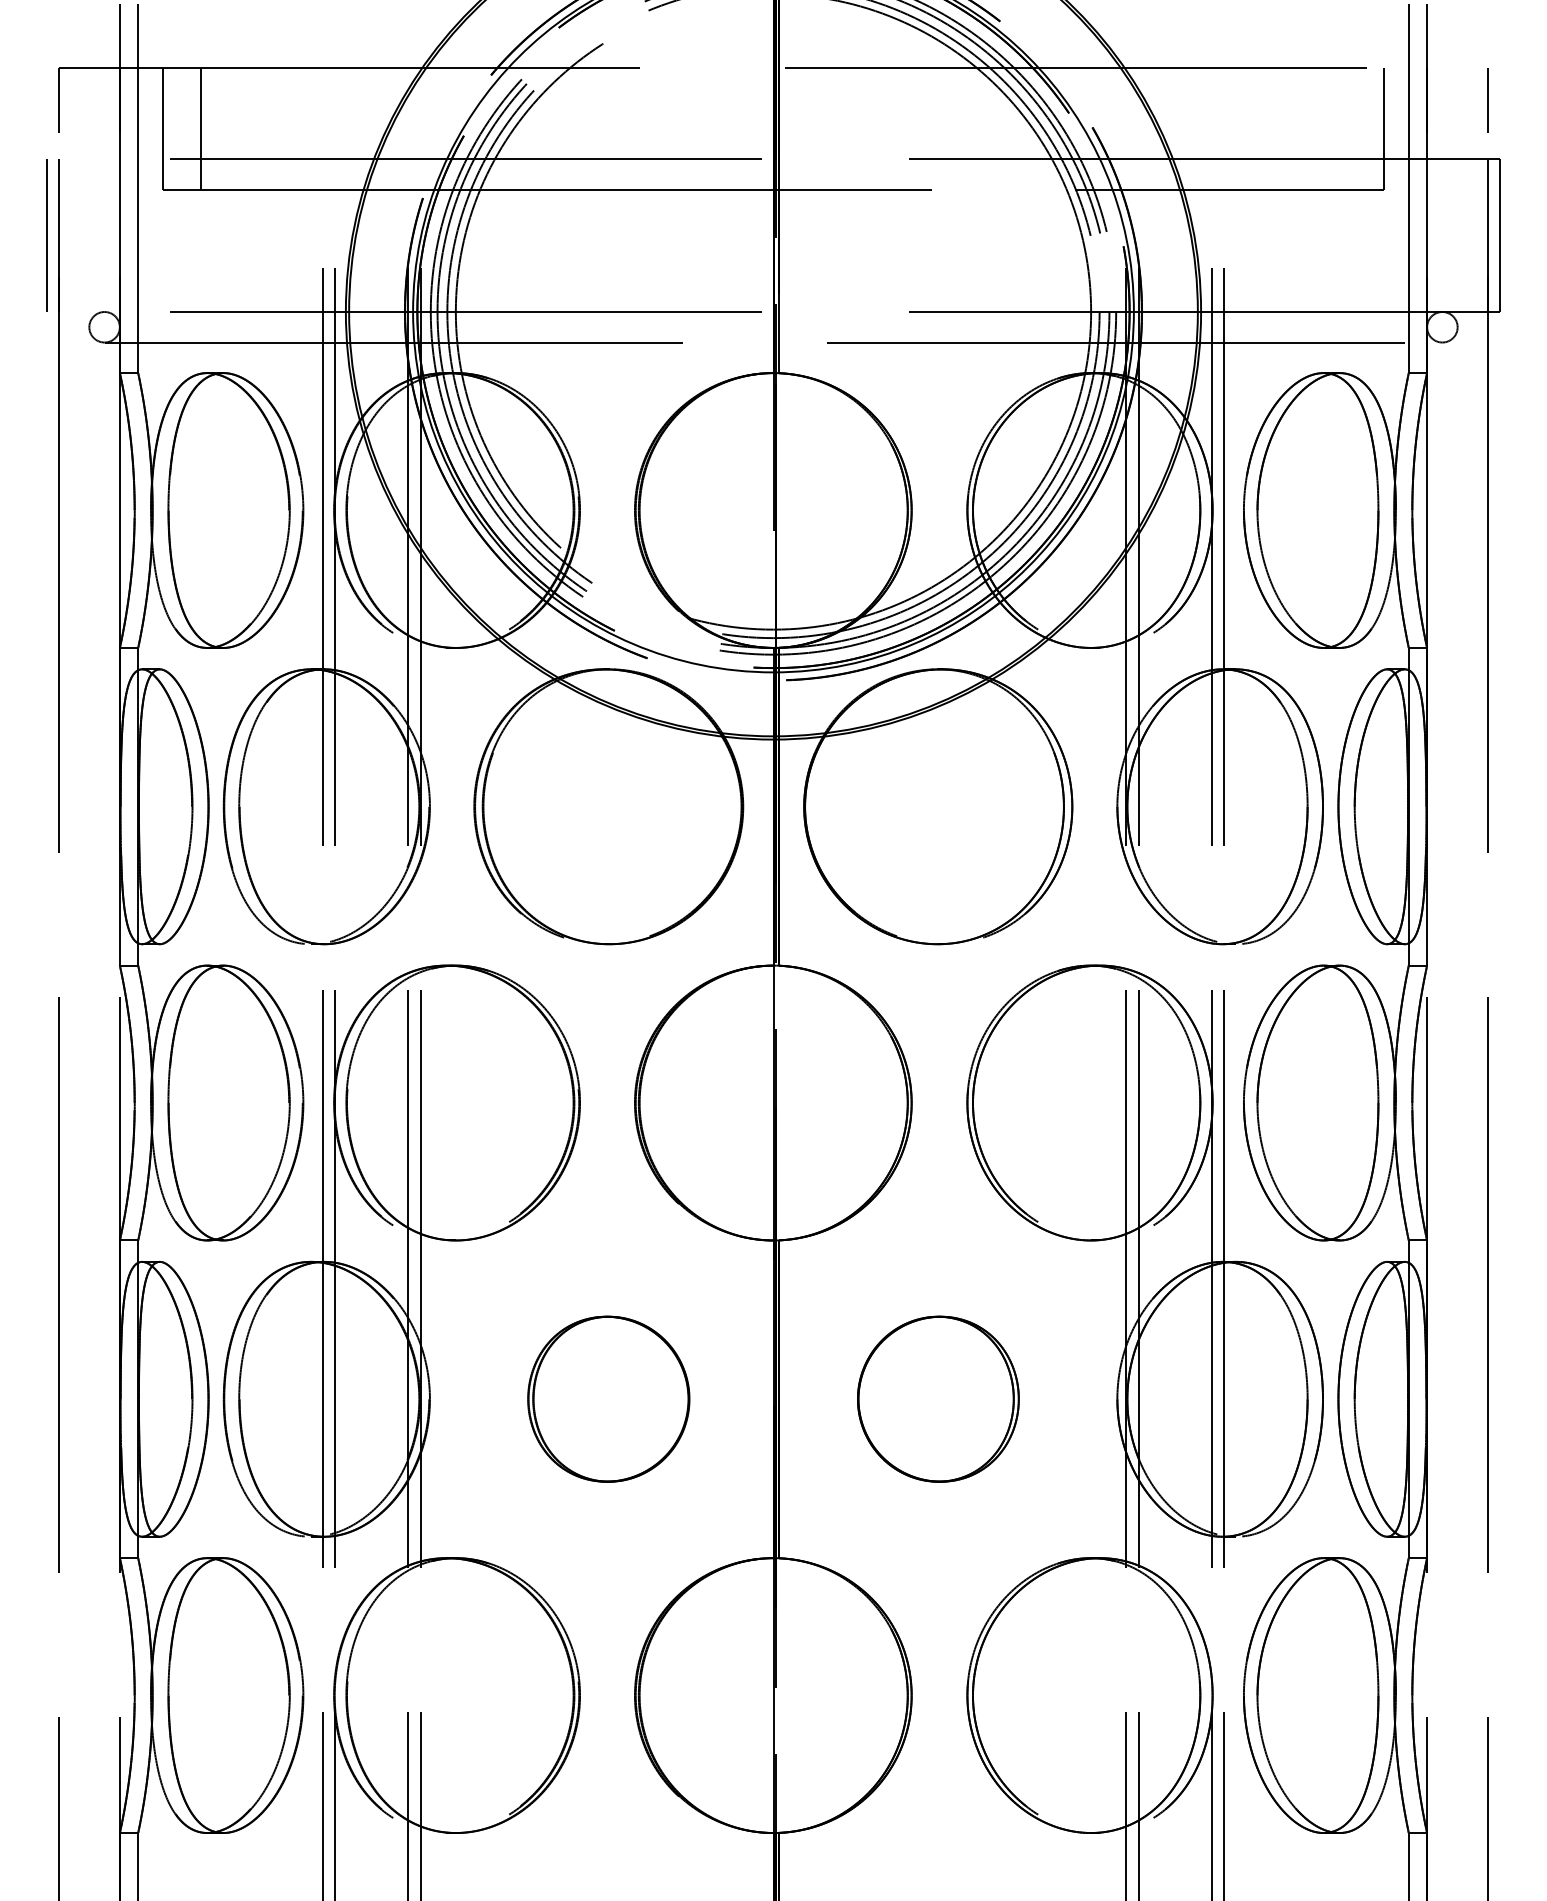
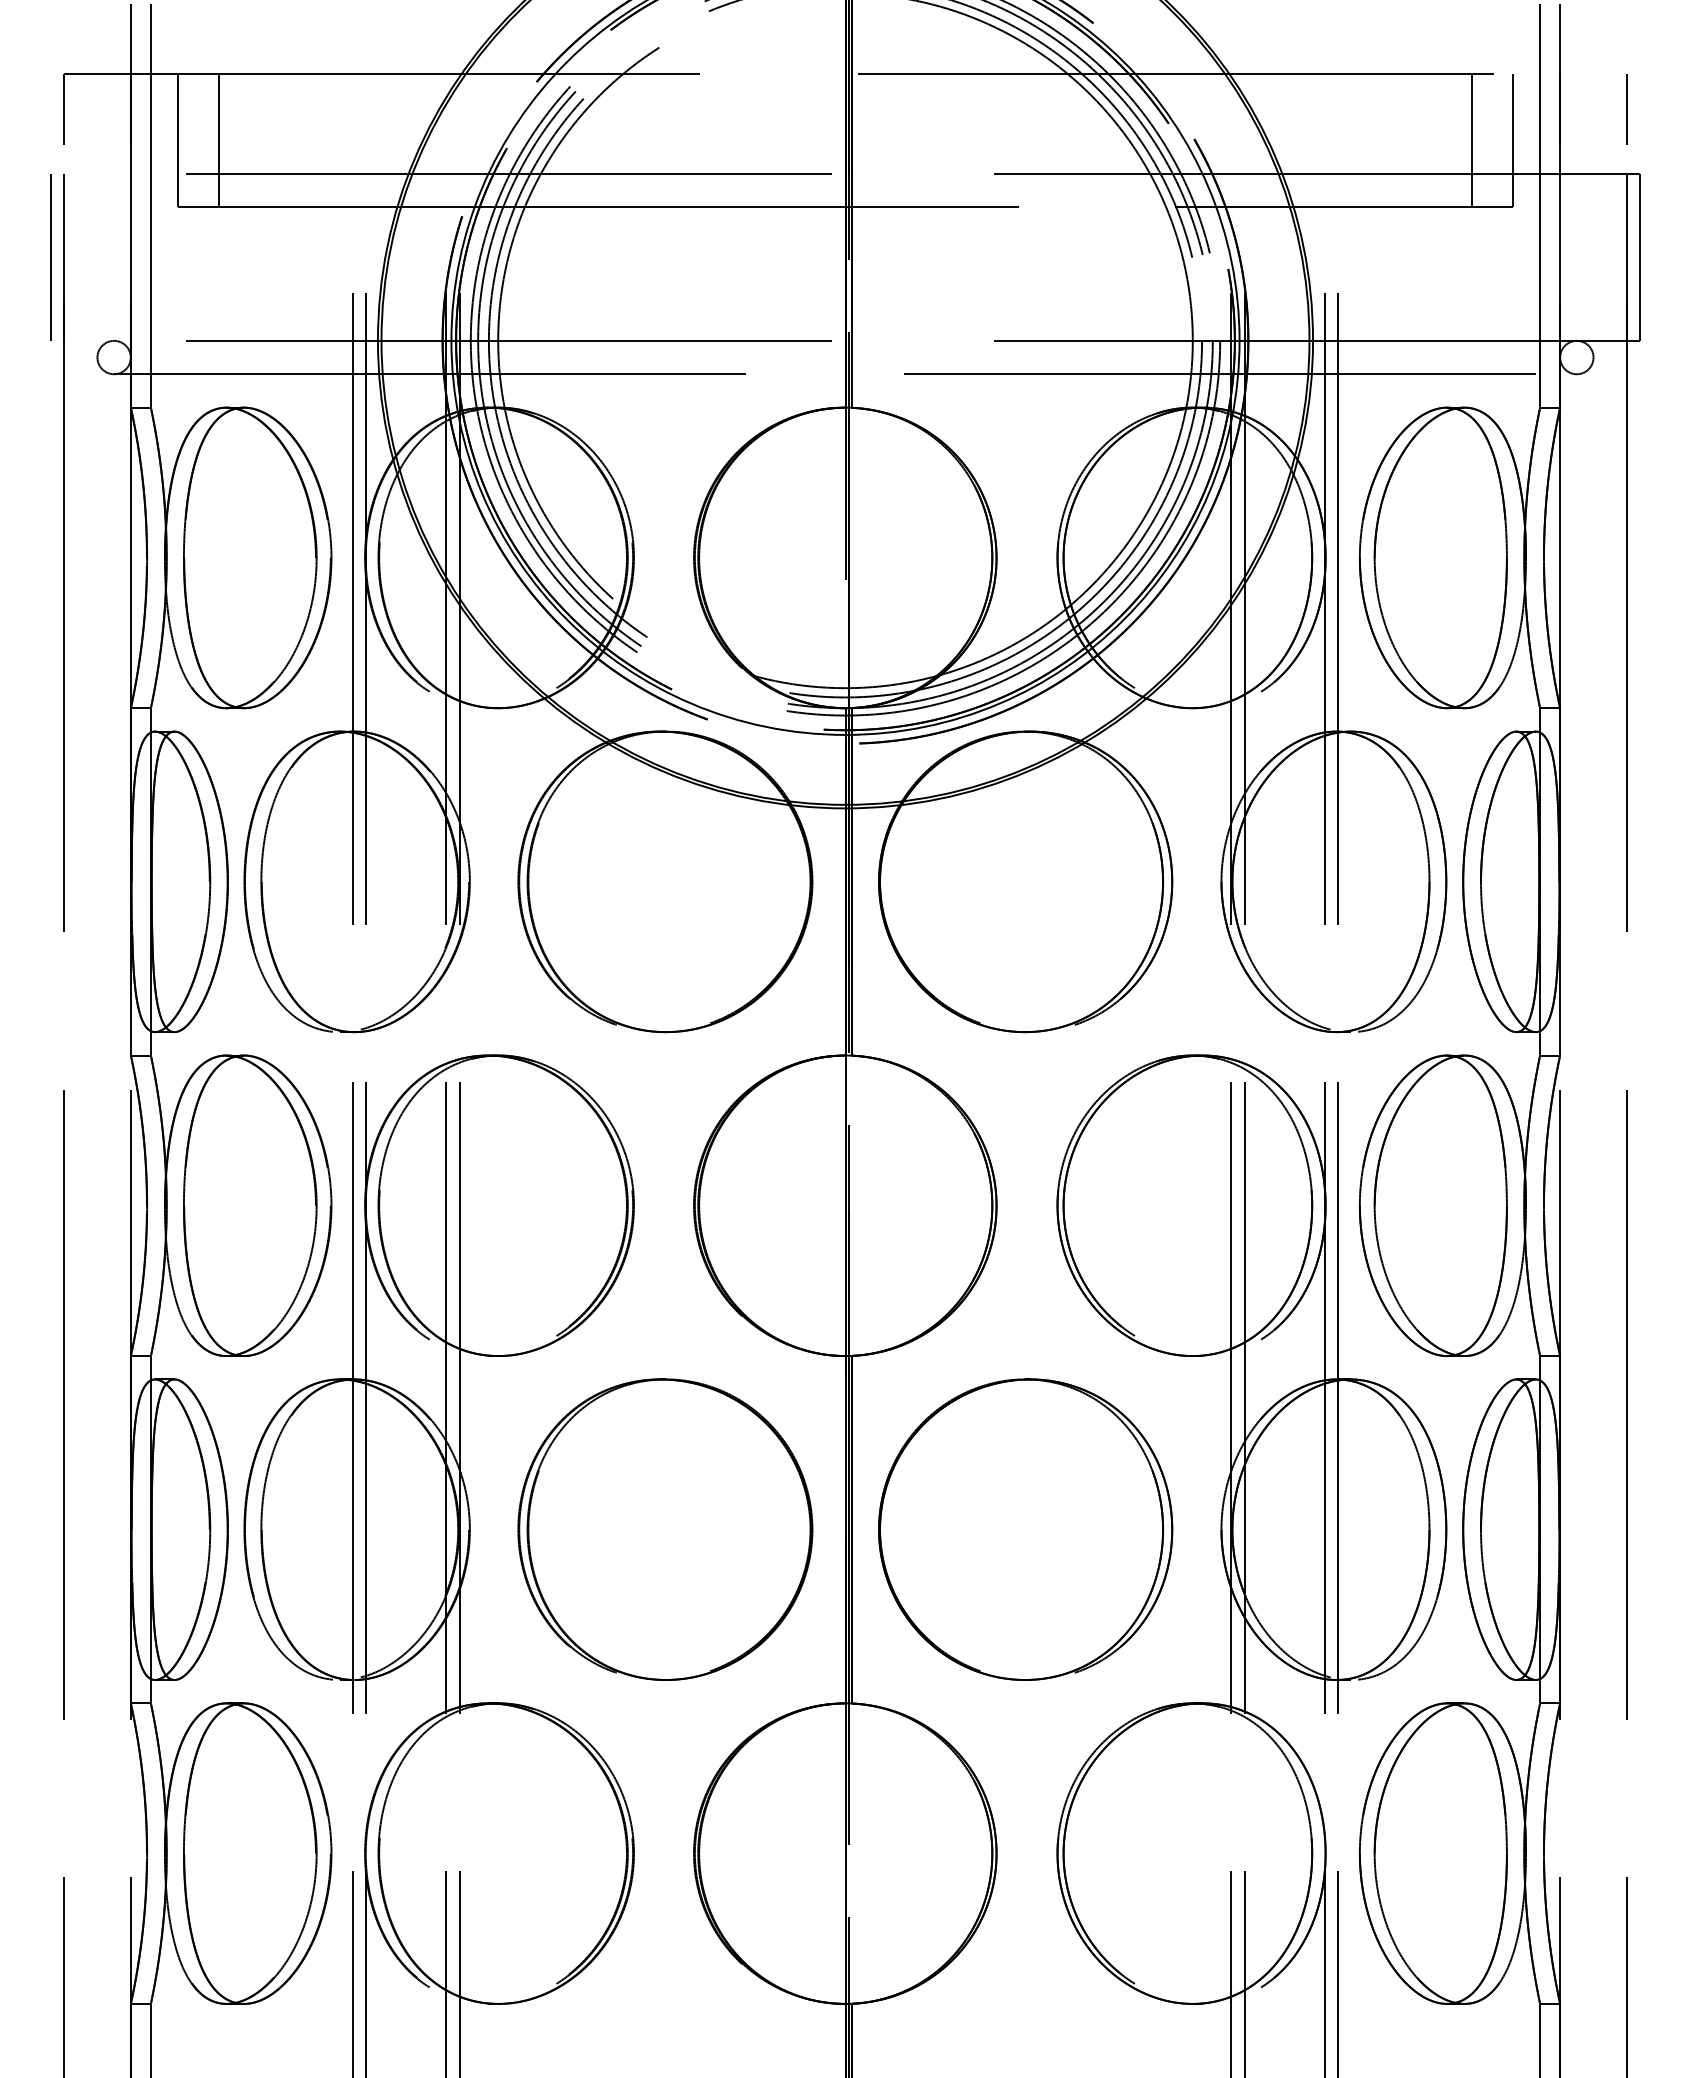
line: (1346, 128) -> (1471, 140), added
part: (608, 1399) -> (665, 1529), size x1.67
part: (938, 1399) -> (1025, 1529), size x1.67

